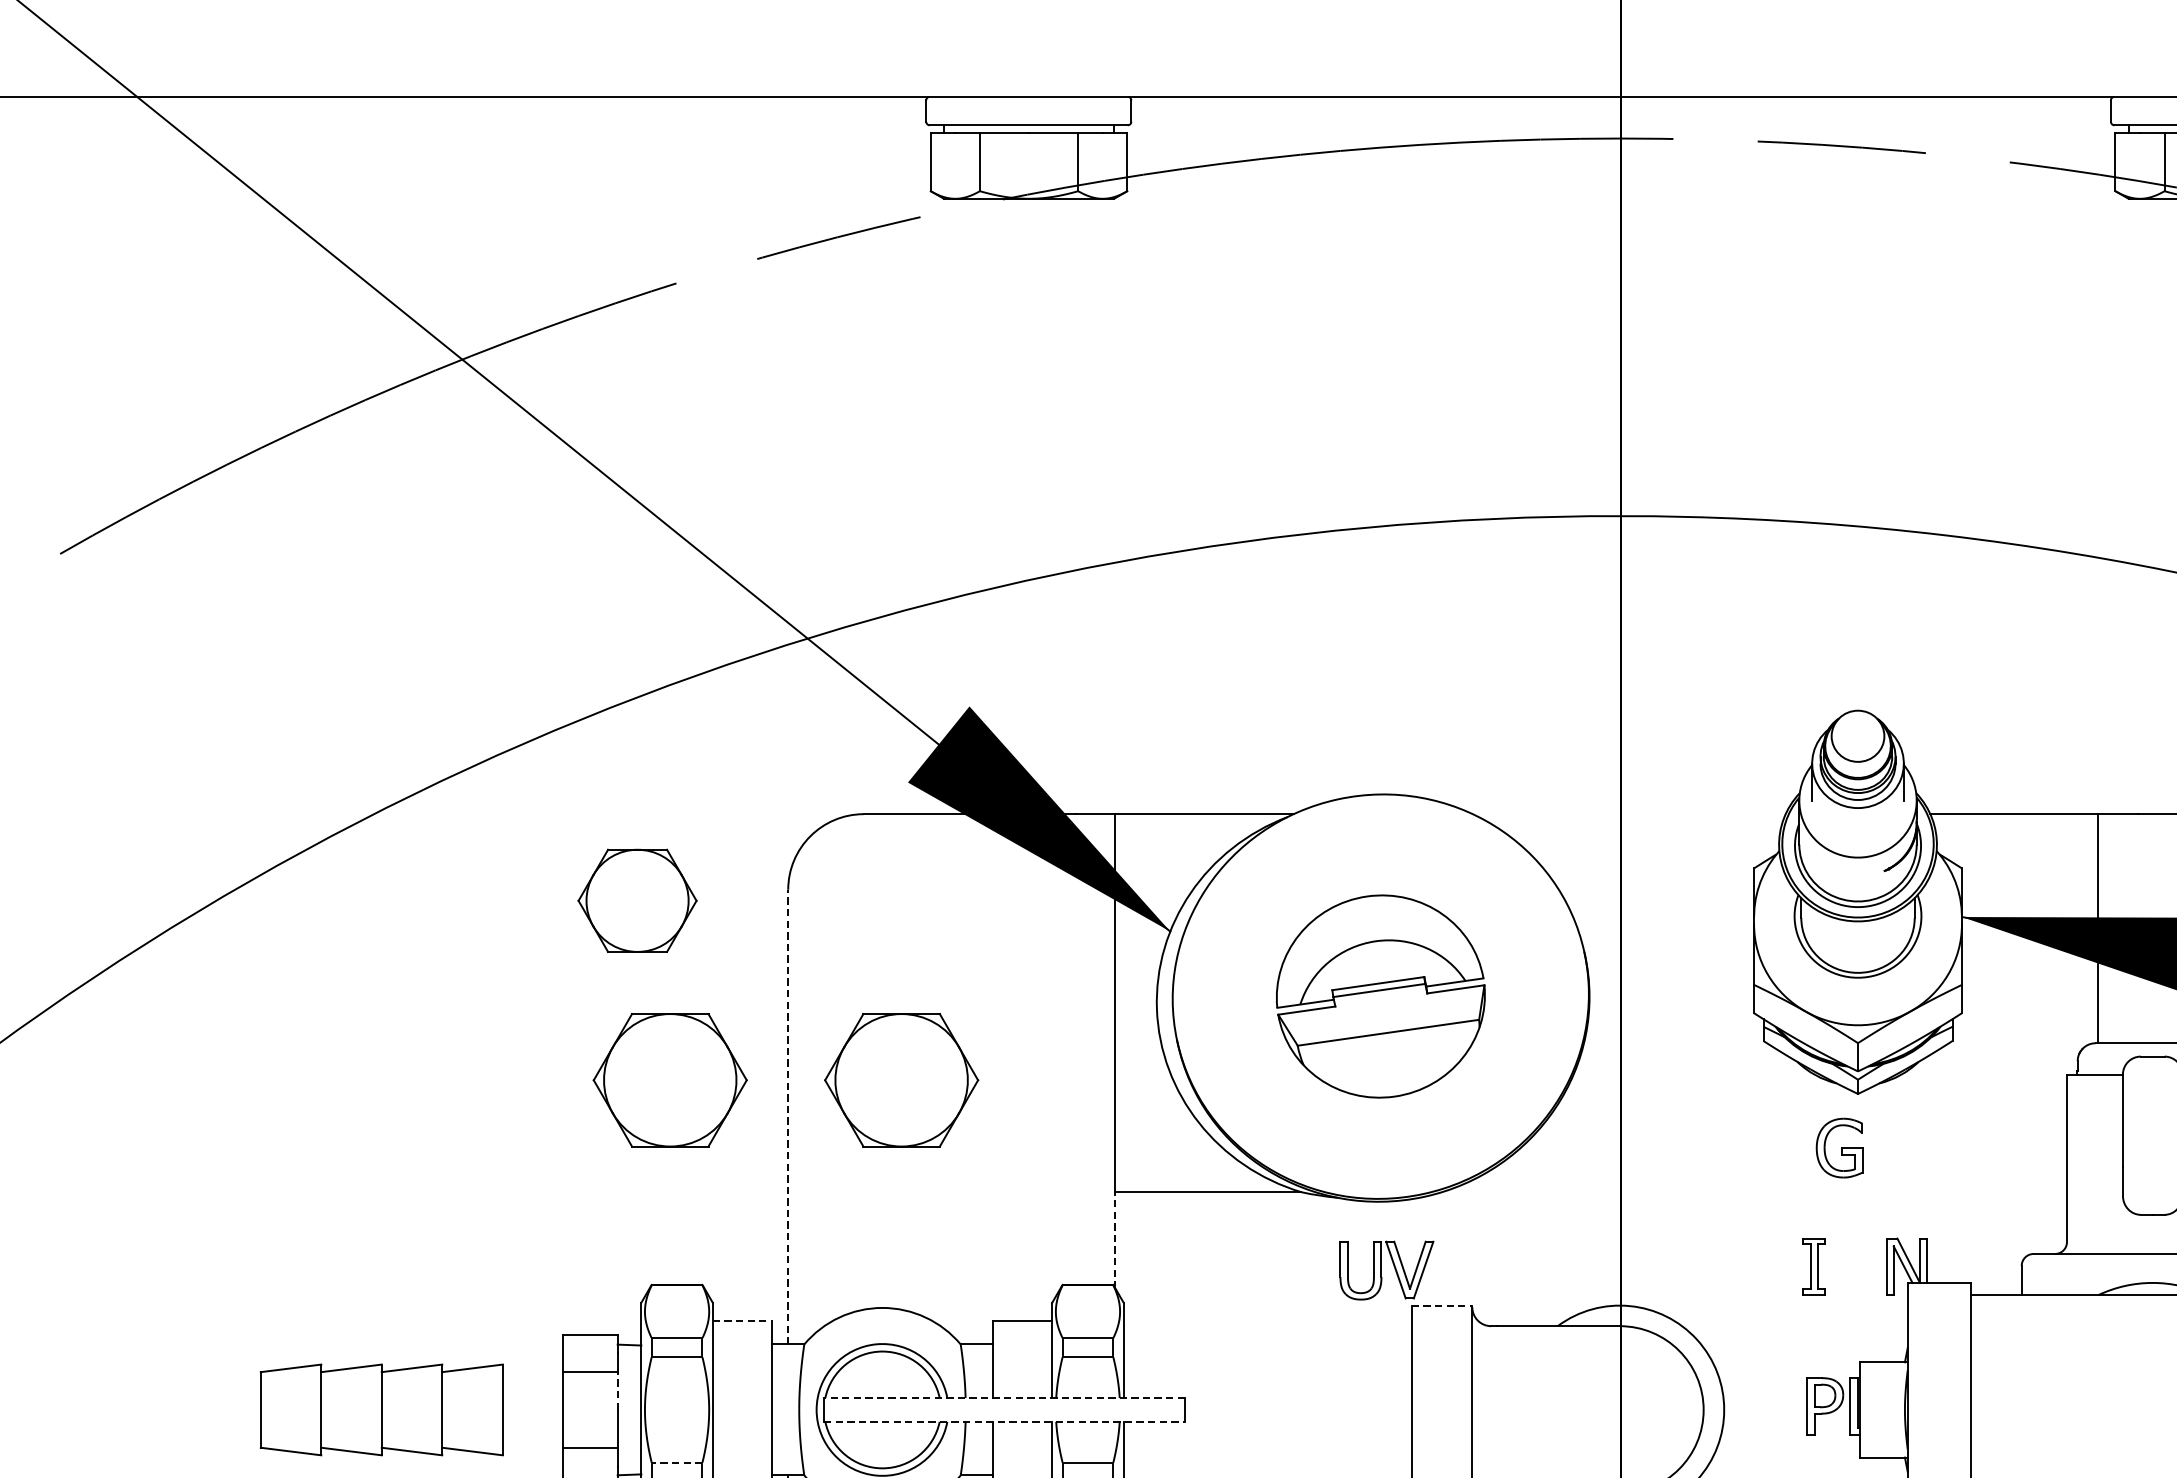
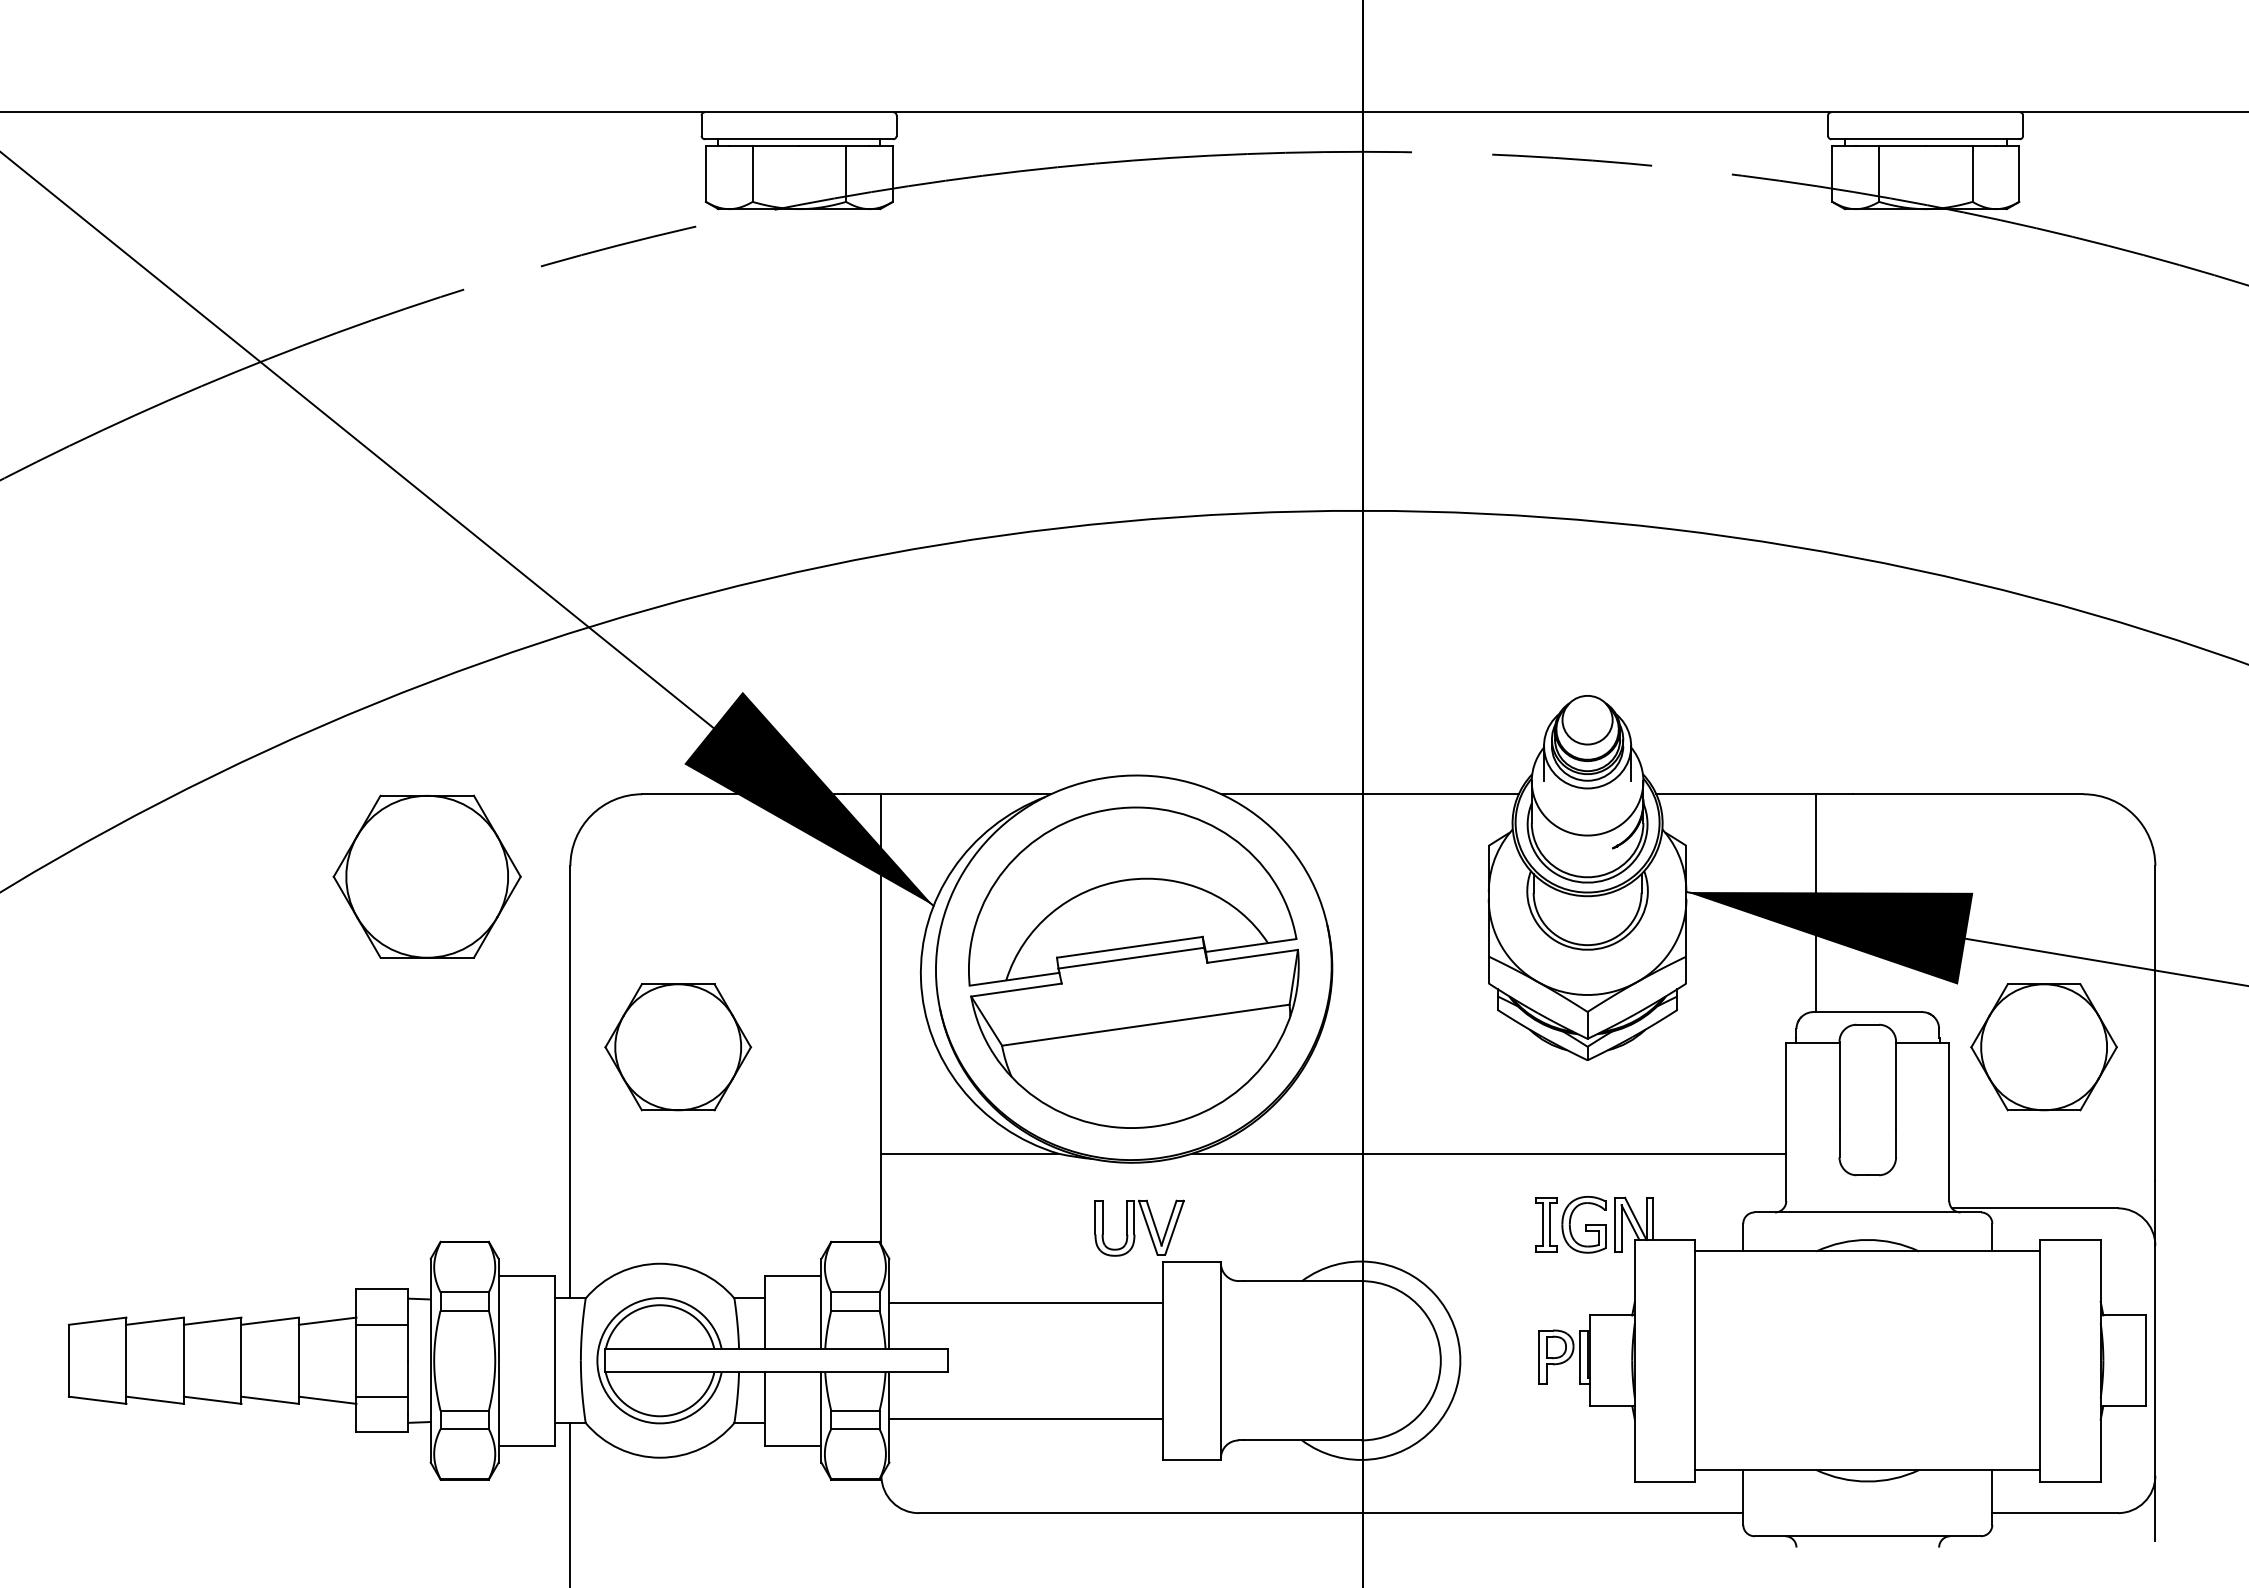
line: (1628, 814) -> (1369, 794), added
part: (636, 900) -> (426, 876), size x1.67
part: (1380, 996) -> (1133, 967), size x1.67
part: (670, 1080) -> (458, 1047), removed
line: (788, 1116) -> (570, 1081), dashed -> solid
part: (1838, 1147) -> (1583, 1224), moved
line: (1754, 1191) -> (1489, 1153), added
line: (1115, 1240) -> (881, 1199), dashed -> solid
line: (1442, 1305) -> (1192, 1261), dashed -> solid
line: (743, 1320) -> (527, 1275), dashed -> solid
line: (1267, 1348) -> (1026, 1302), added
line: (532, 1367) -> (327, 1320), added
line: (617, 1390) -> (408, 1342), dashed -> solid
line: (1004, 1398) -> (776, 1349), dashed -> solid
line: (1004, 1422) -> (776, 1372), dashed -> solid
line: (532, 1450) -> (327, 1399), added
line: (676, 1462) -> (464, 1410), dashed -> solid
line: (1267, 1470) -> (1026, 1418), added

